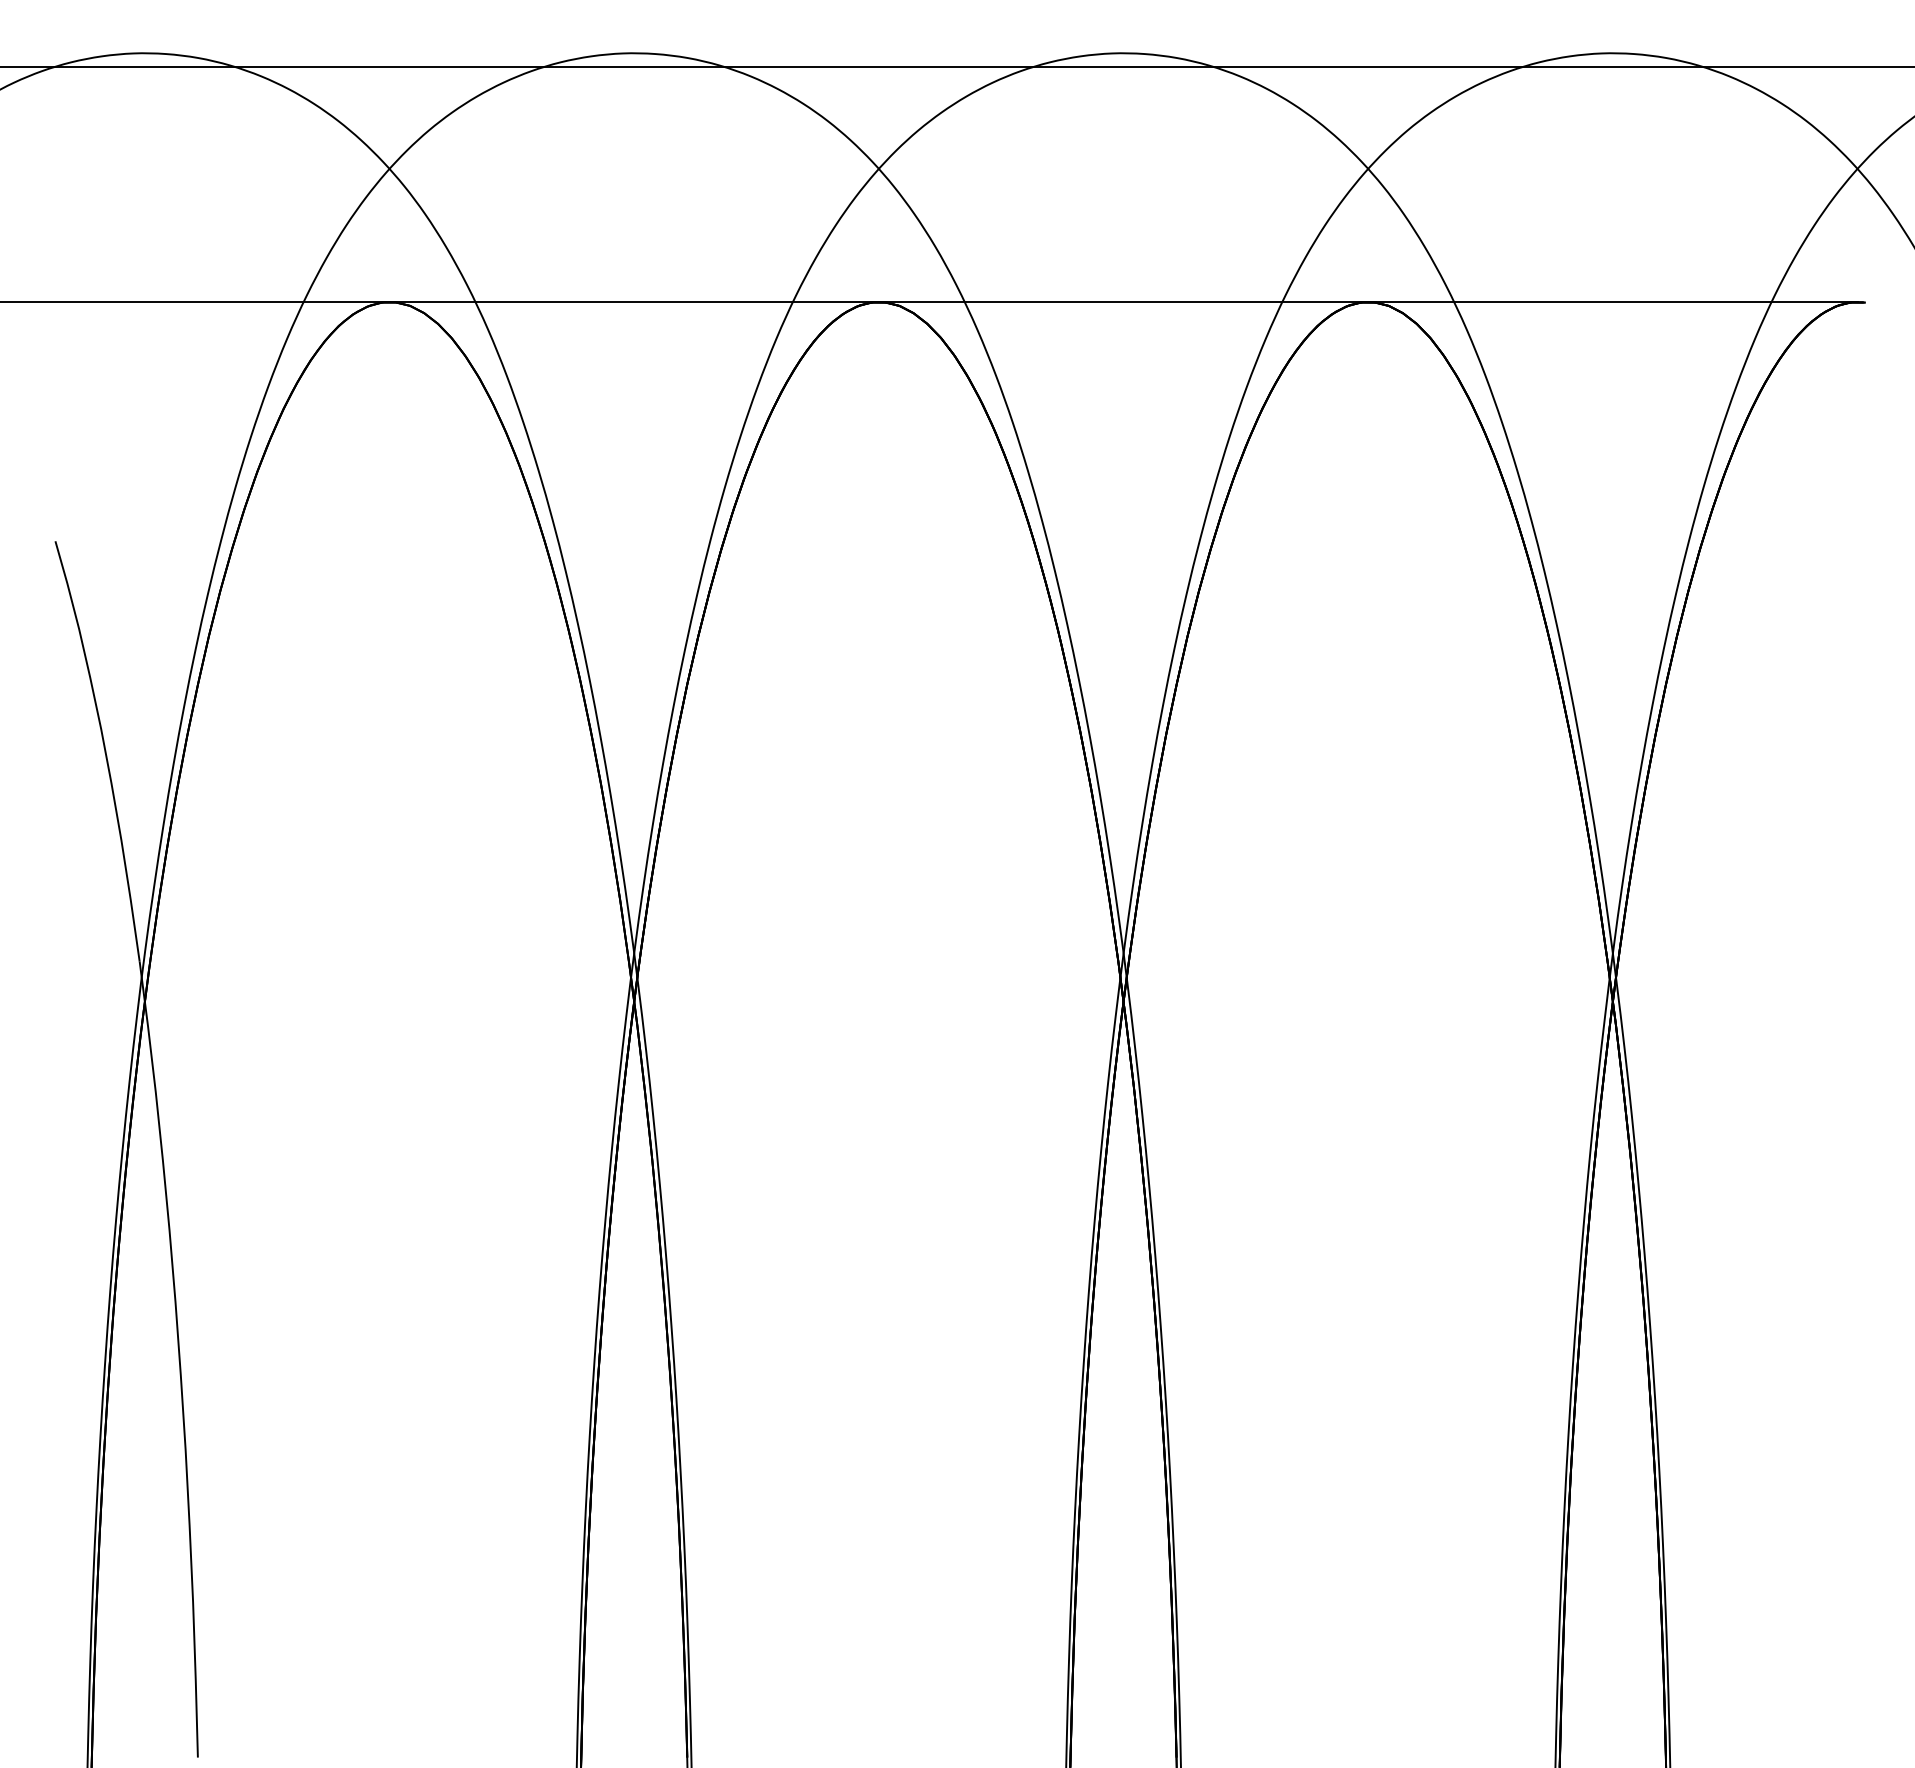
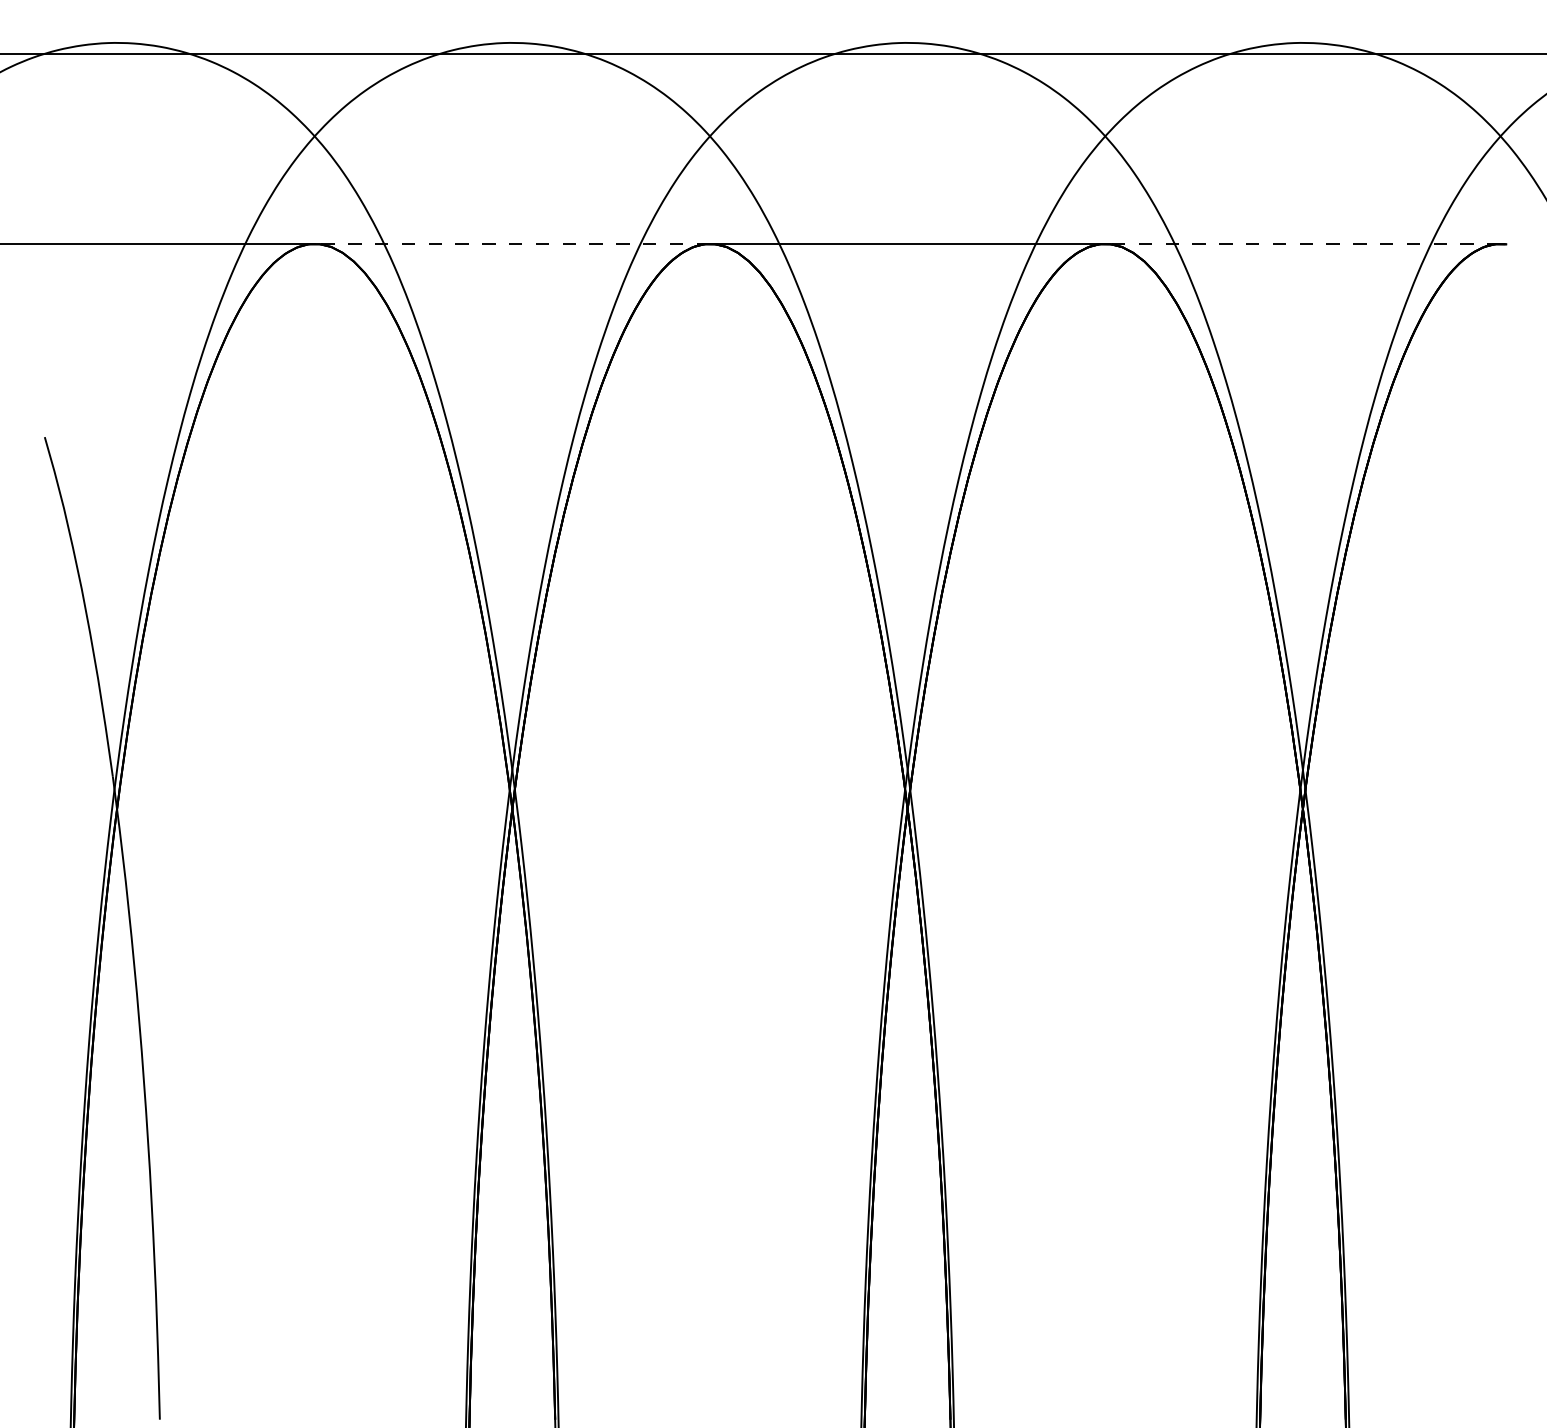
line: (634, 301) -> (512, 243), solid -> dashed
line: (1612, 301) -> (1302, 243), solid -> dashed

